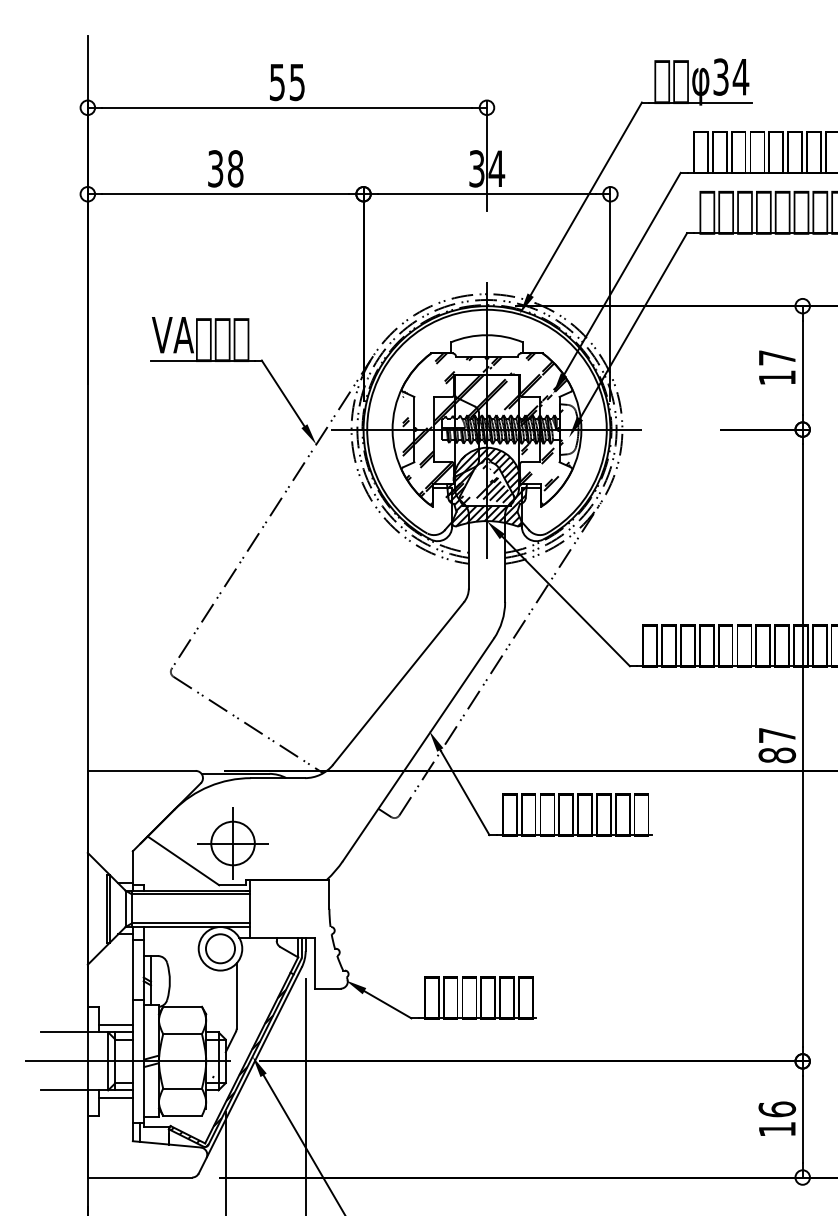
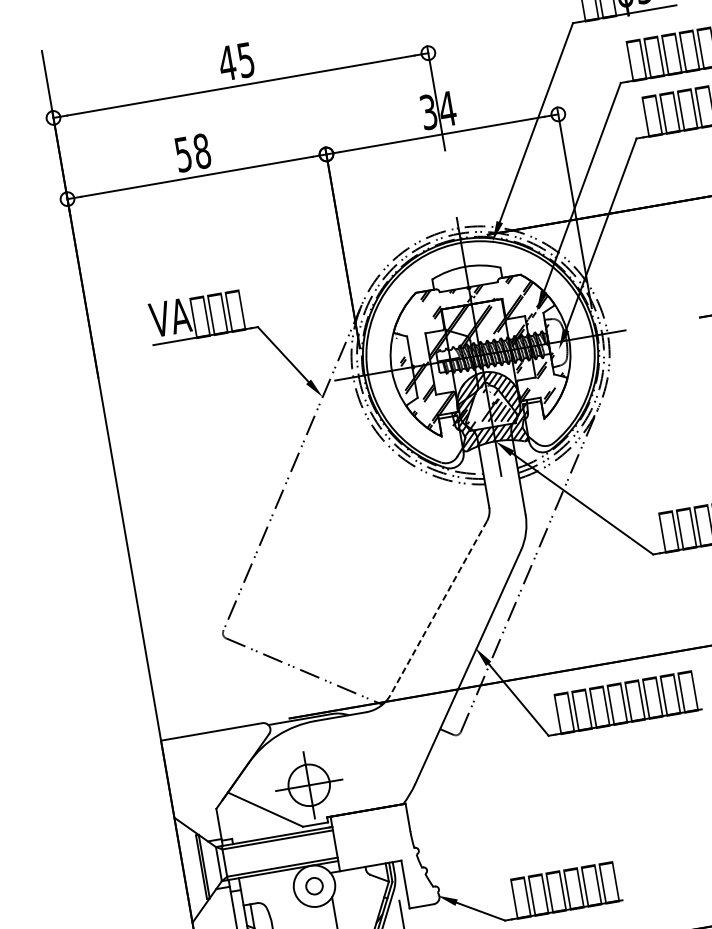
text: (277, 82) -> (227, 63), 55 -> 45
text: (215, 168) -> (183, 154), 38 -> 58
line: (398, 683) -> (438, 608), solid -> dashed
circle: (220, 948) -> (314, 885), size x0.6

